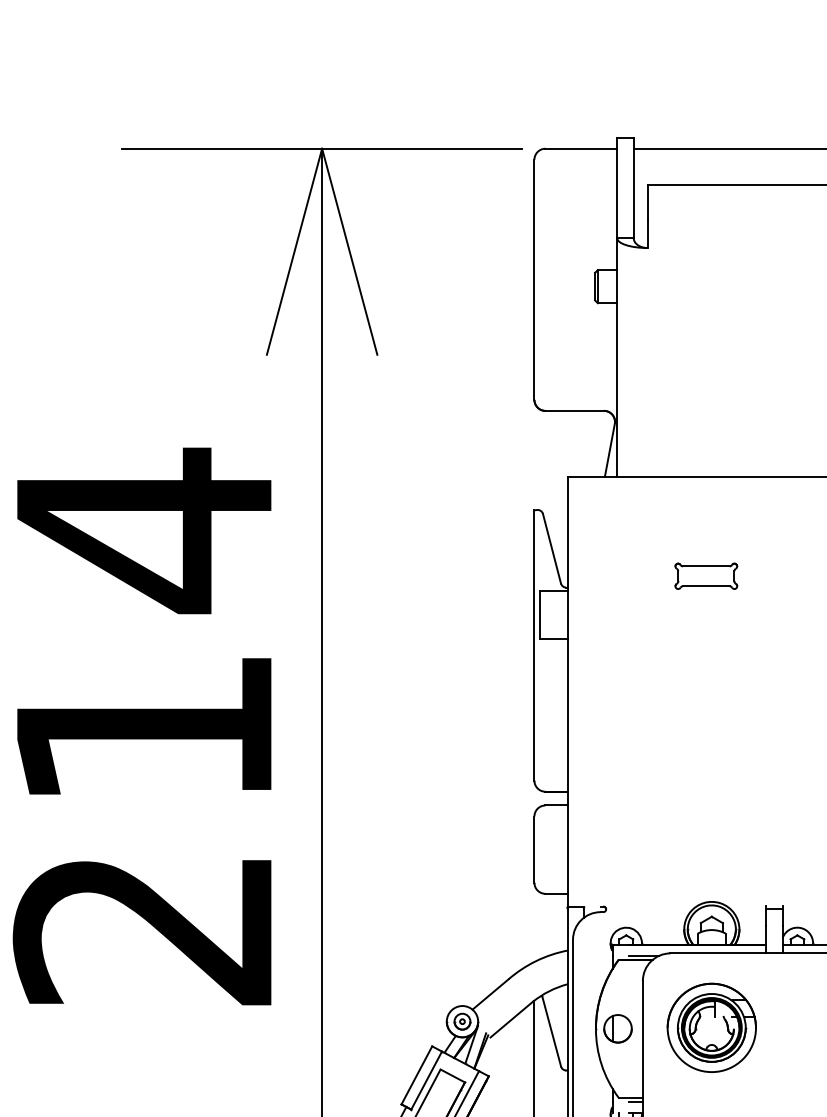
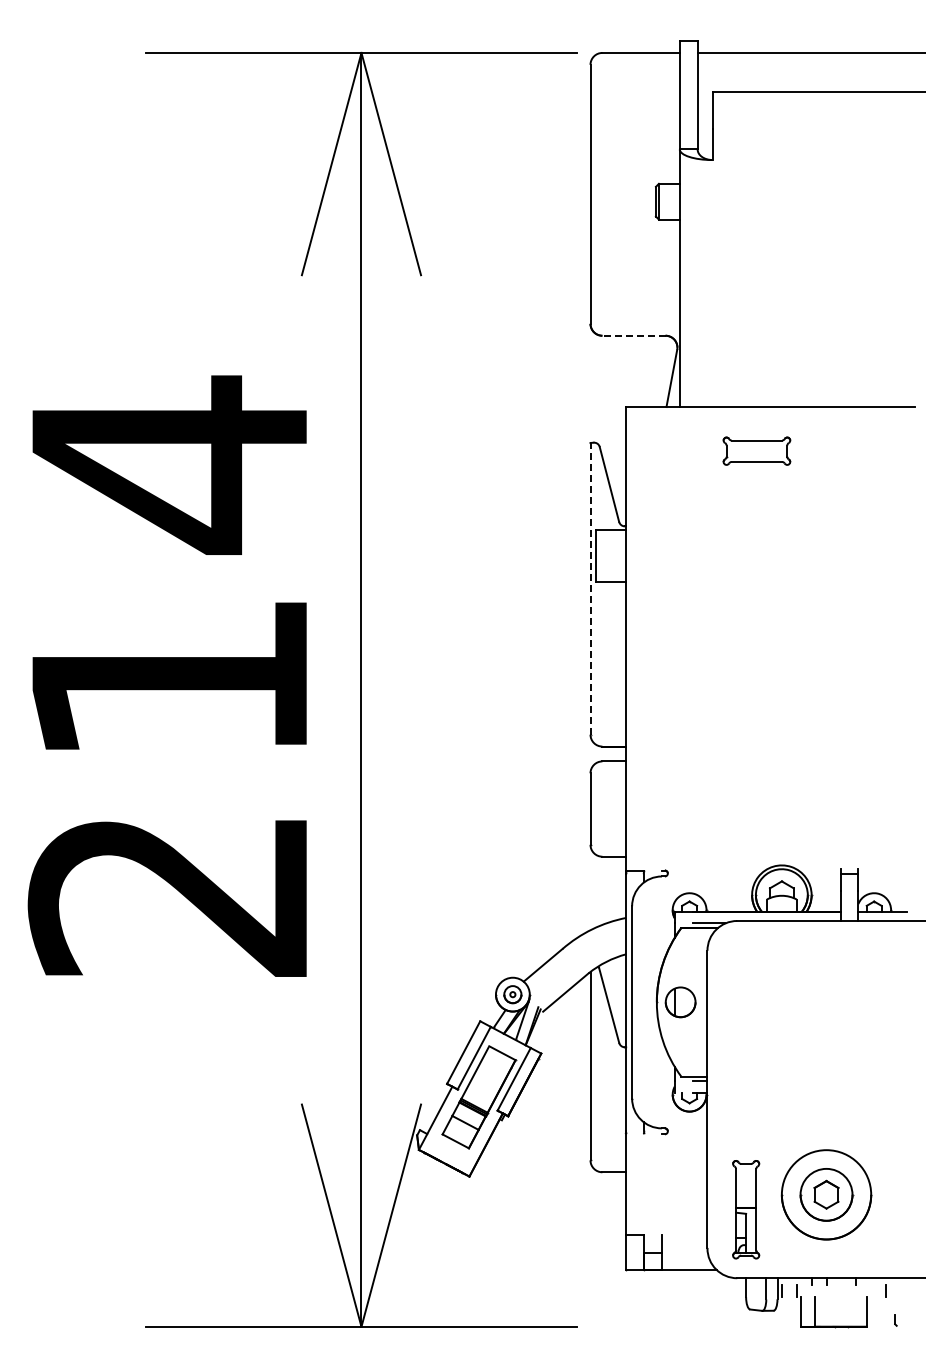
line: (574, 410) -> (633, 335), solid -> dashed
part: (705, 575) -> (756, 450), moved
line: (534, 645) -> (590, 588), solid -> dashed
part: (711, 1027) -> (781, 1000), removed

